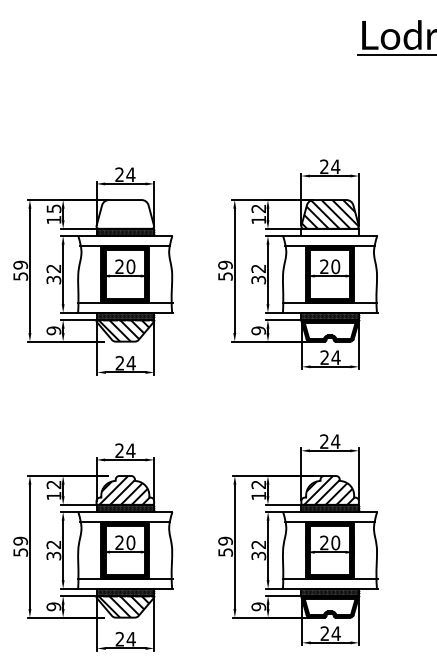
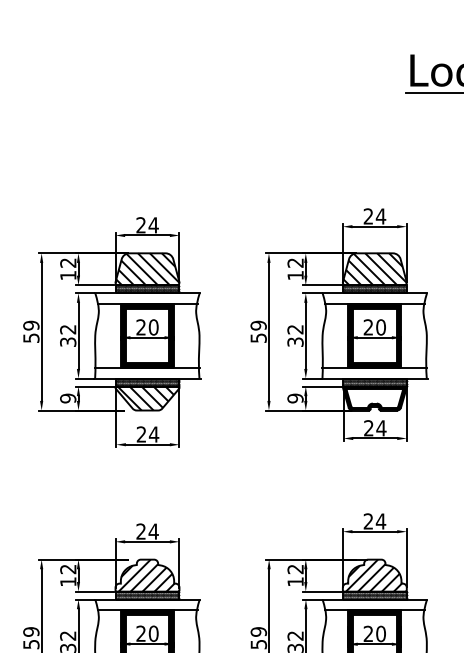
text: (53, 208) -> (67, 262), 15 -> 12
hatch: (125, 214) -> (147, 269), added
hatch: (329, 232) -> (374, 289), added

